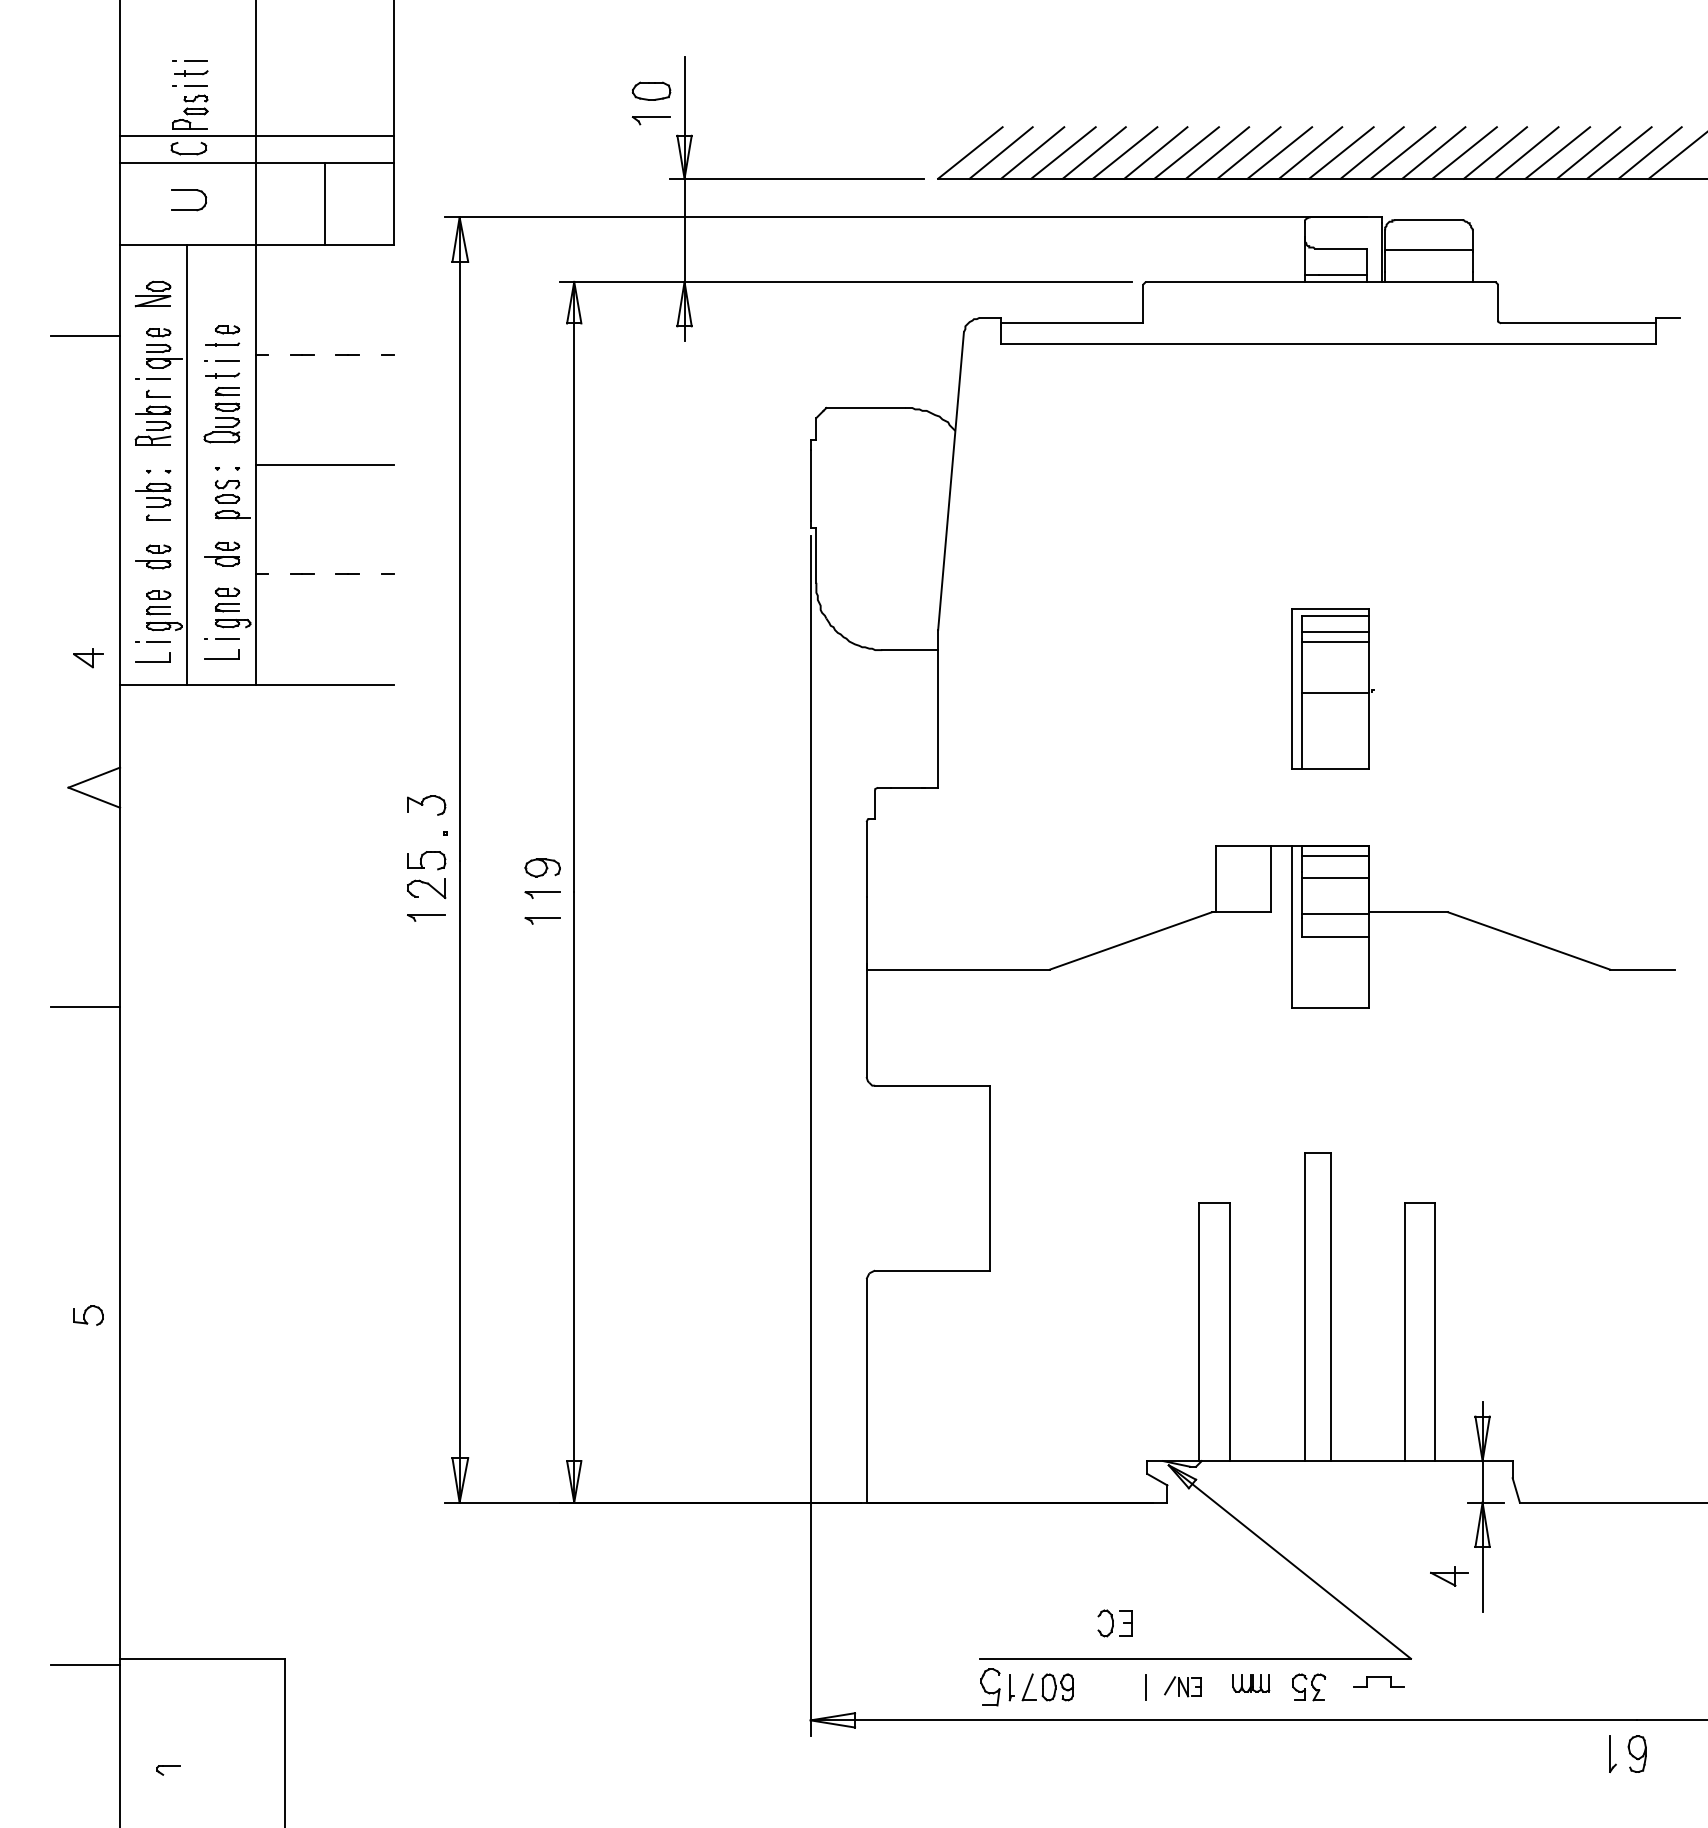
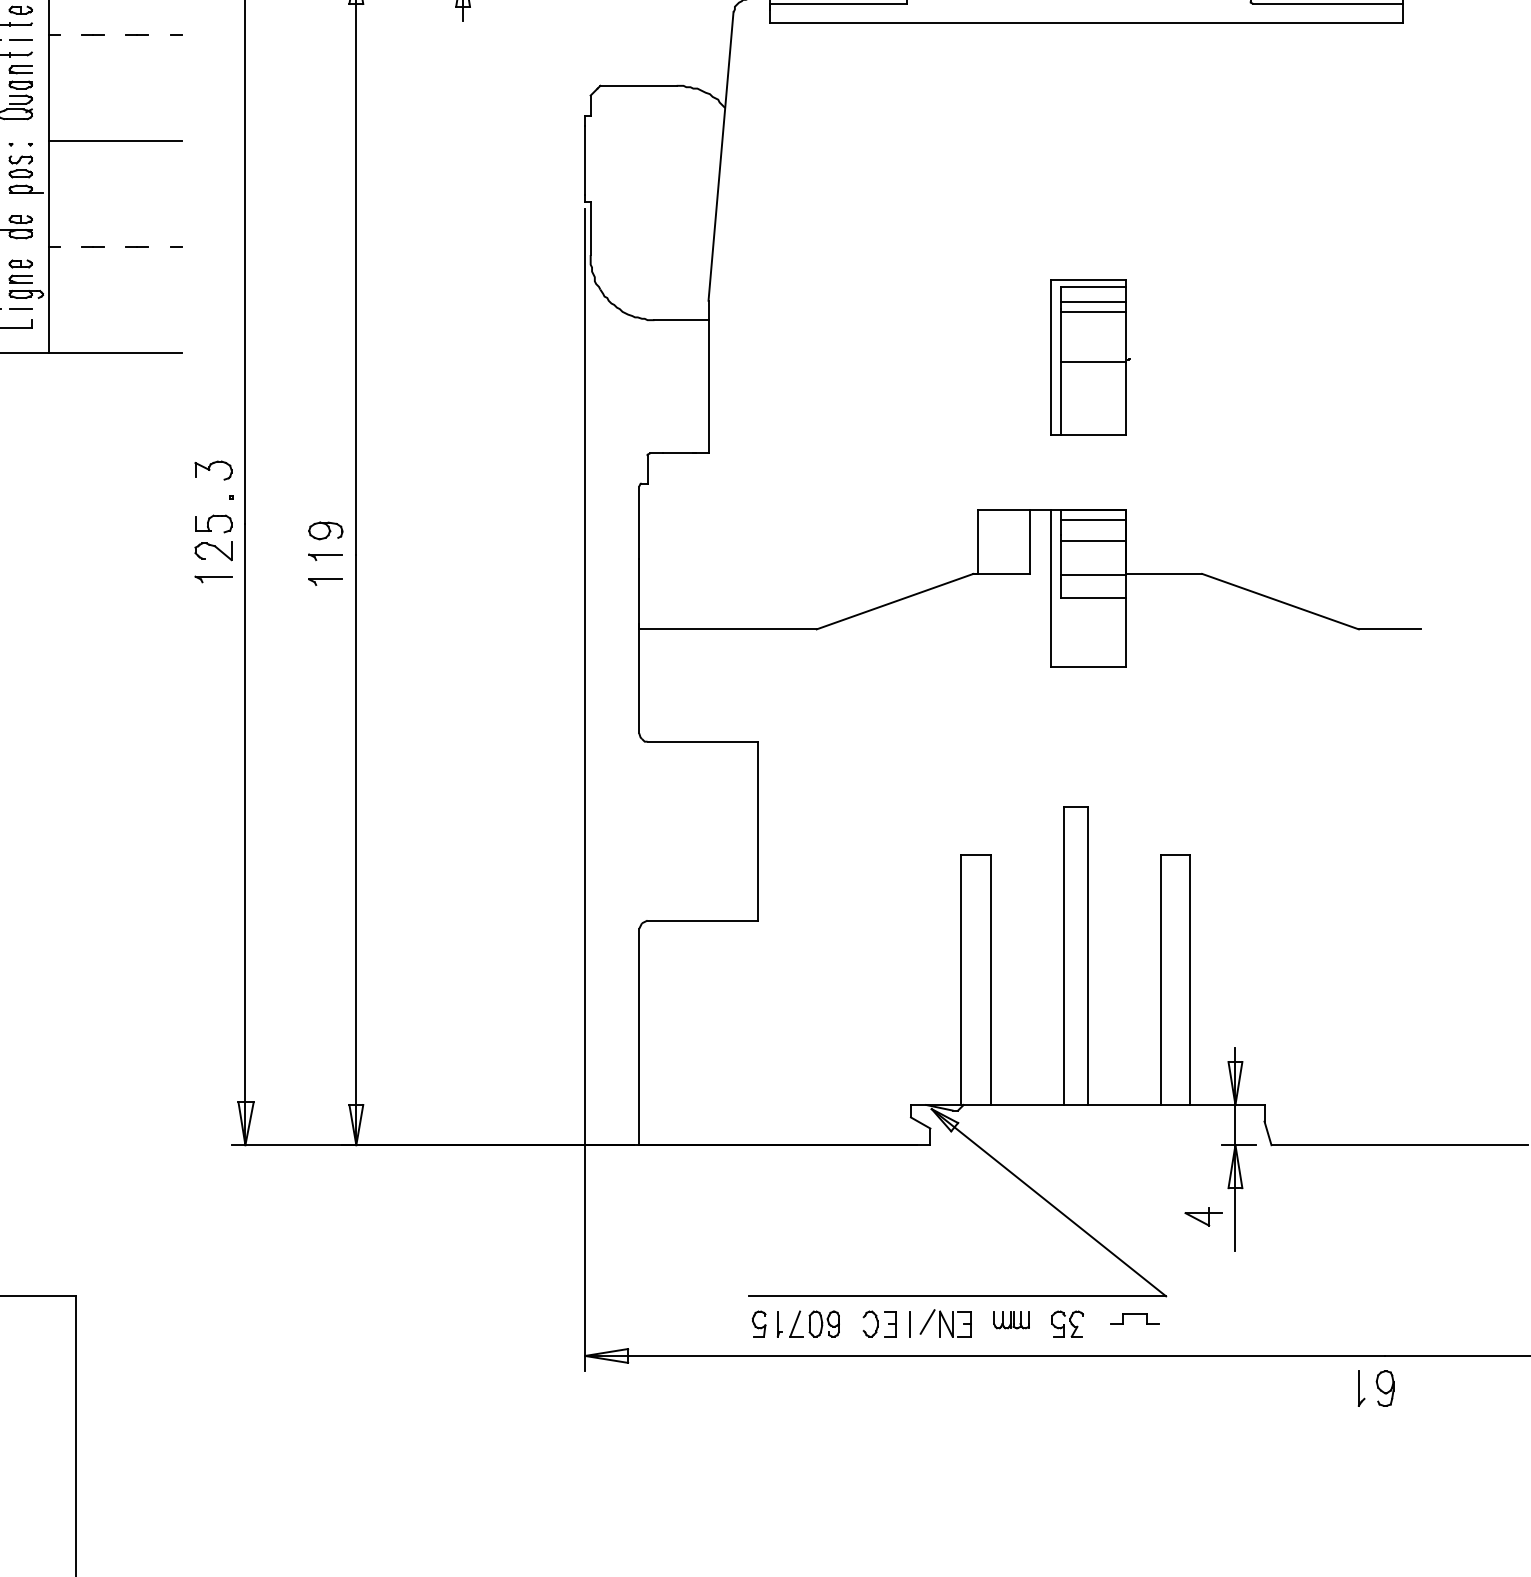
part: (1114, 1623) -> (879, 1324), moved
part: (1182, 1686) -> (945, 1323), size x1.43
part: (990, 1687) -> (759, 1324), size x0.71

